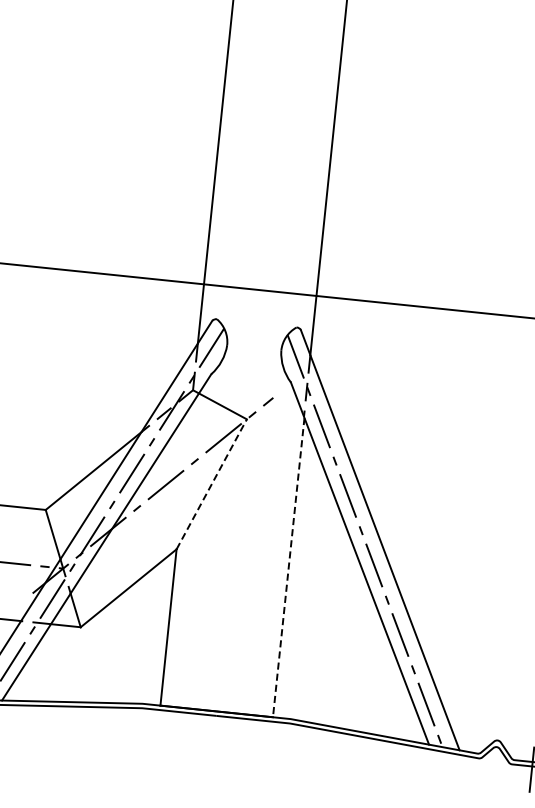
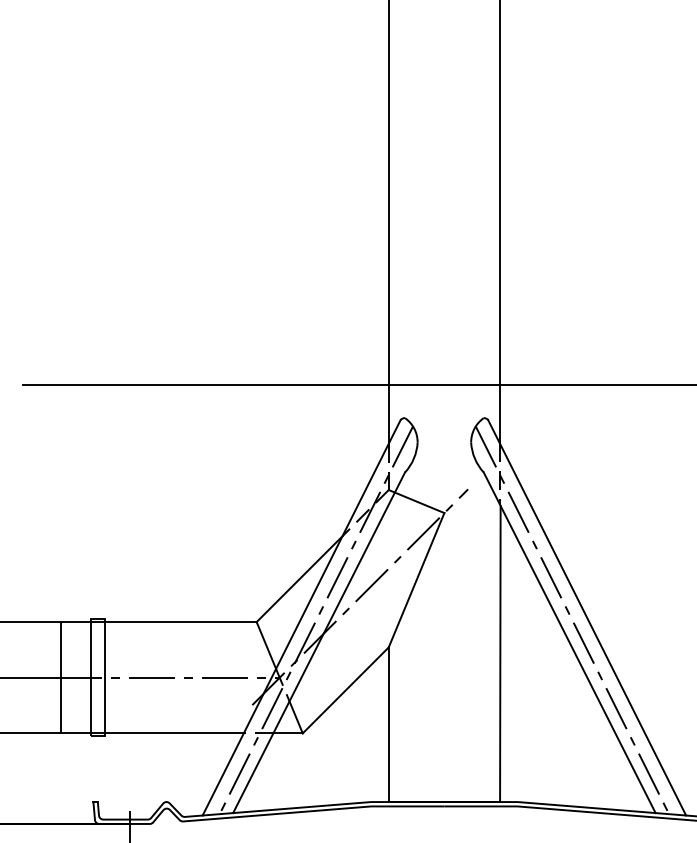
line: (211, 484) -> (416, 580), dashed -> solid
line: (288, 568) -> (500, 654), dashed -> solid

